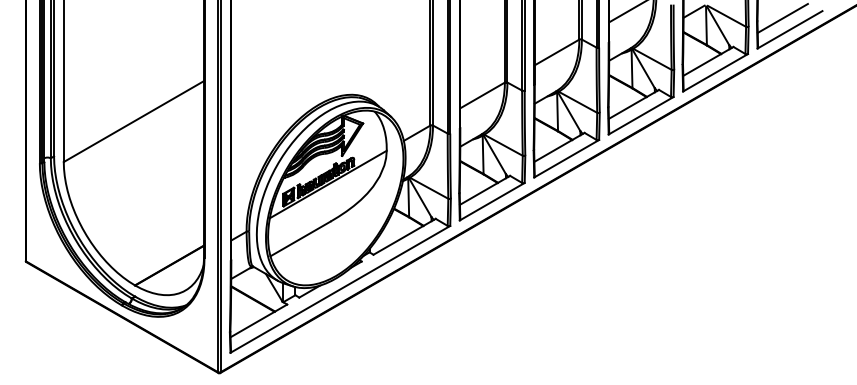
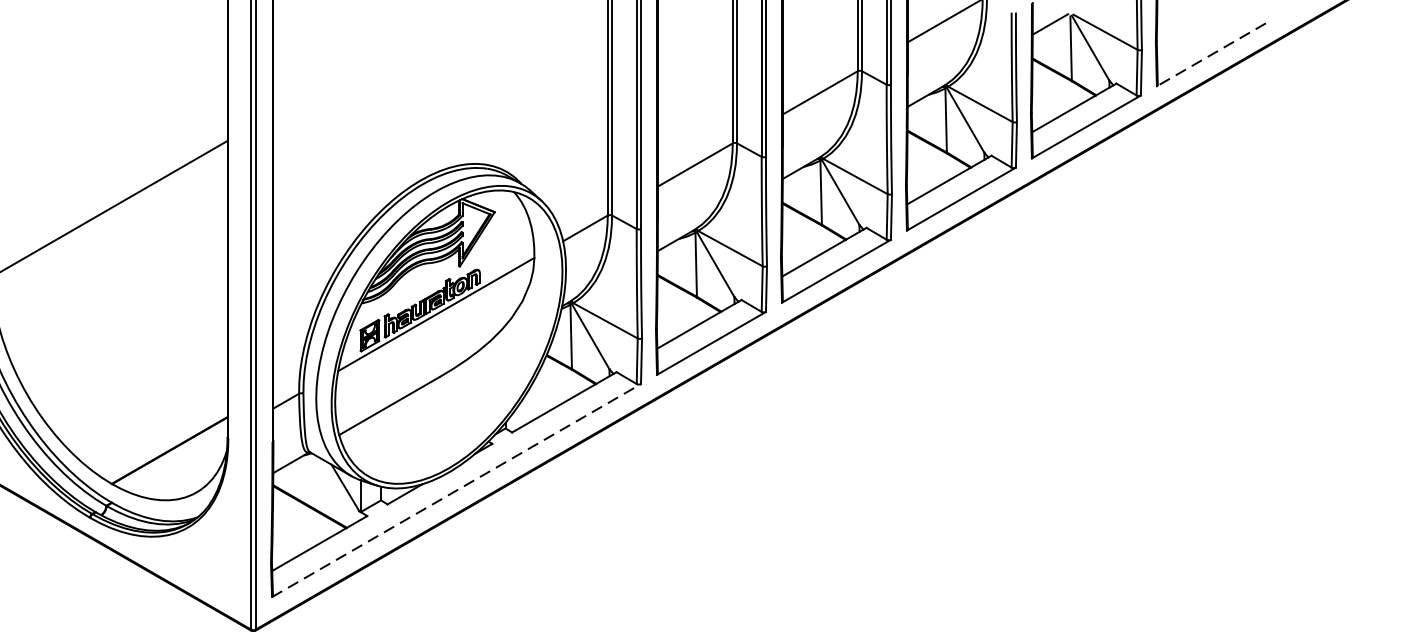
line: (782, 18) -> (1198, 35), removed
line: (789, 30) -> (1210, 55), solid -> dashed
line: (340, 289) -> (456, 490), solid -> dashed

